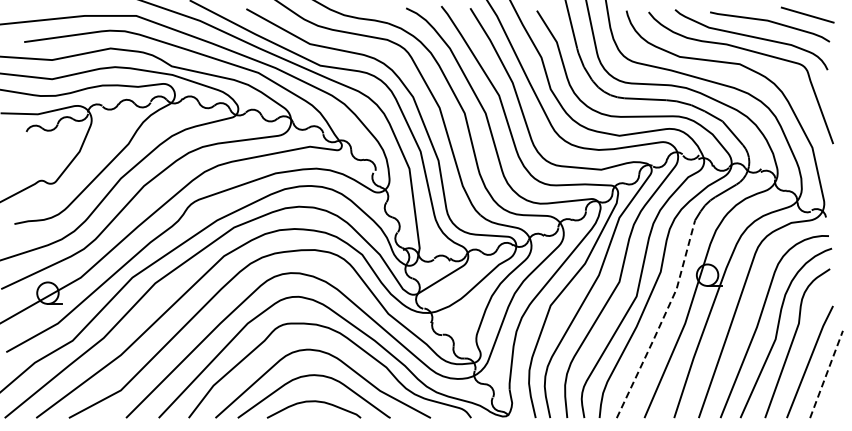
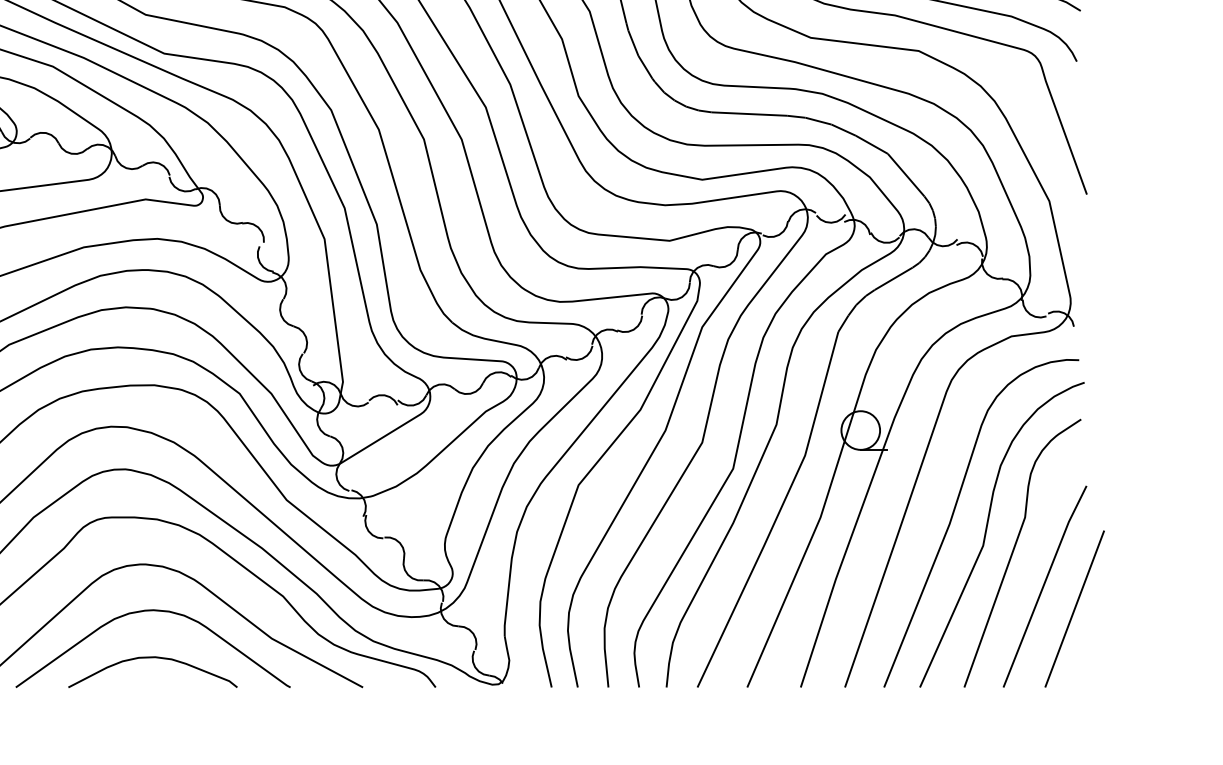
line: (661, 321) -> (777, 513), dashed -> solid
line: (826, 374) -> (1074, 609), dashed -> solid

